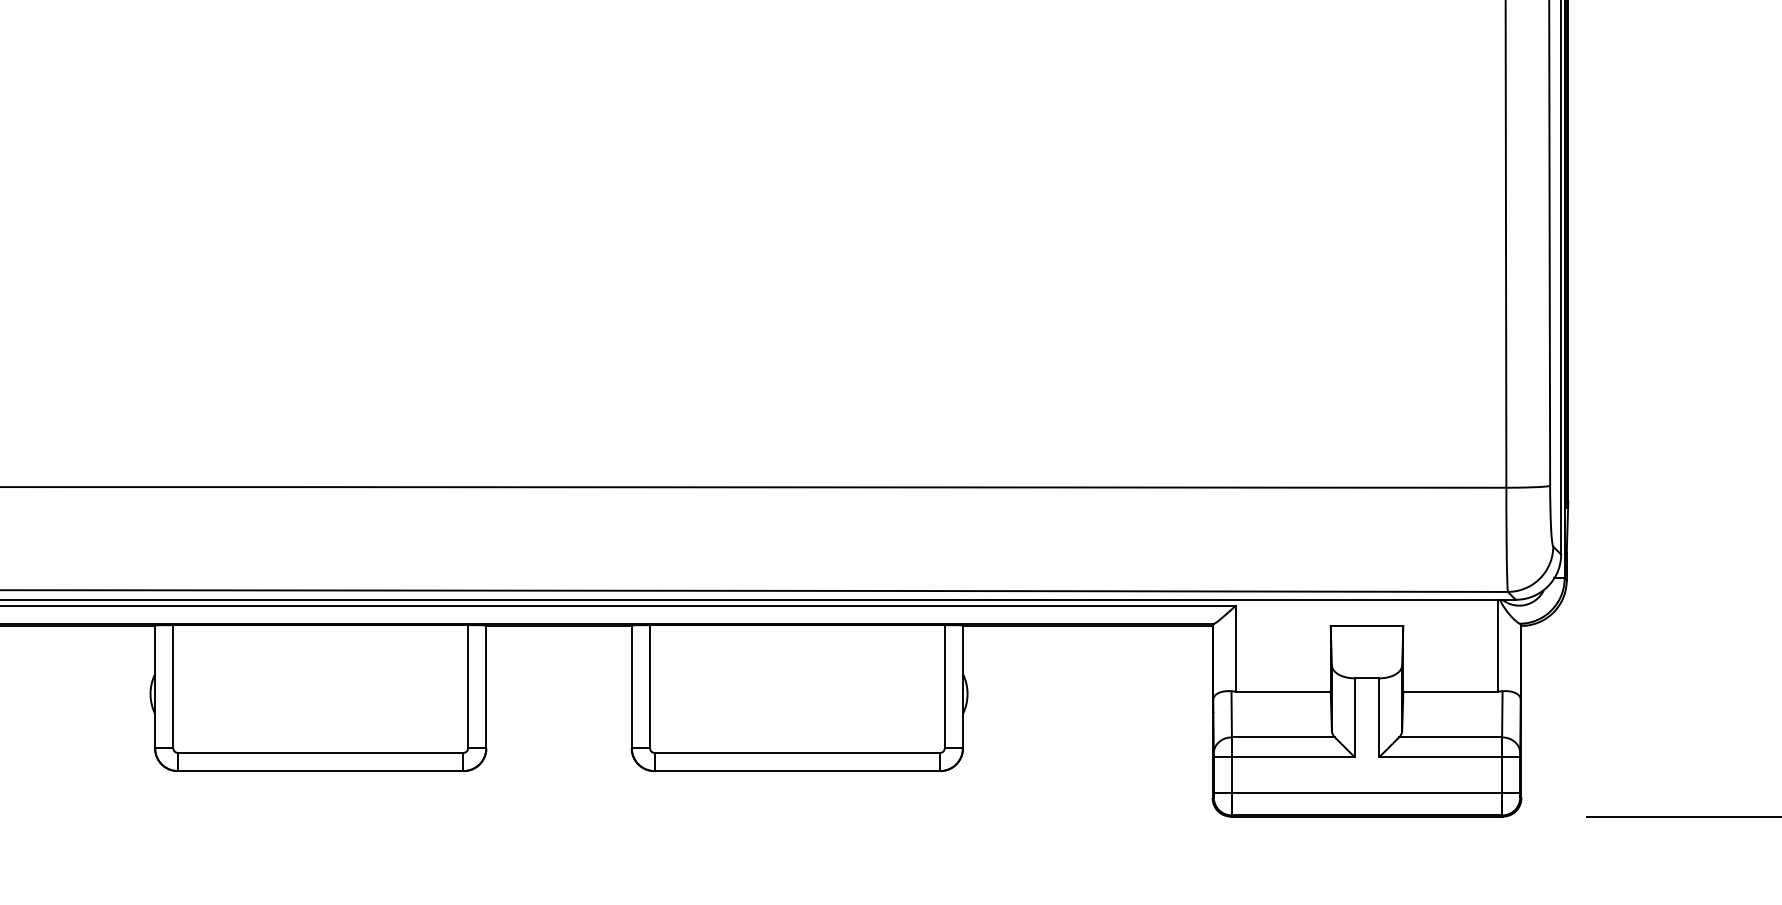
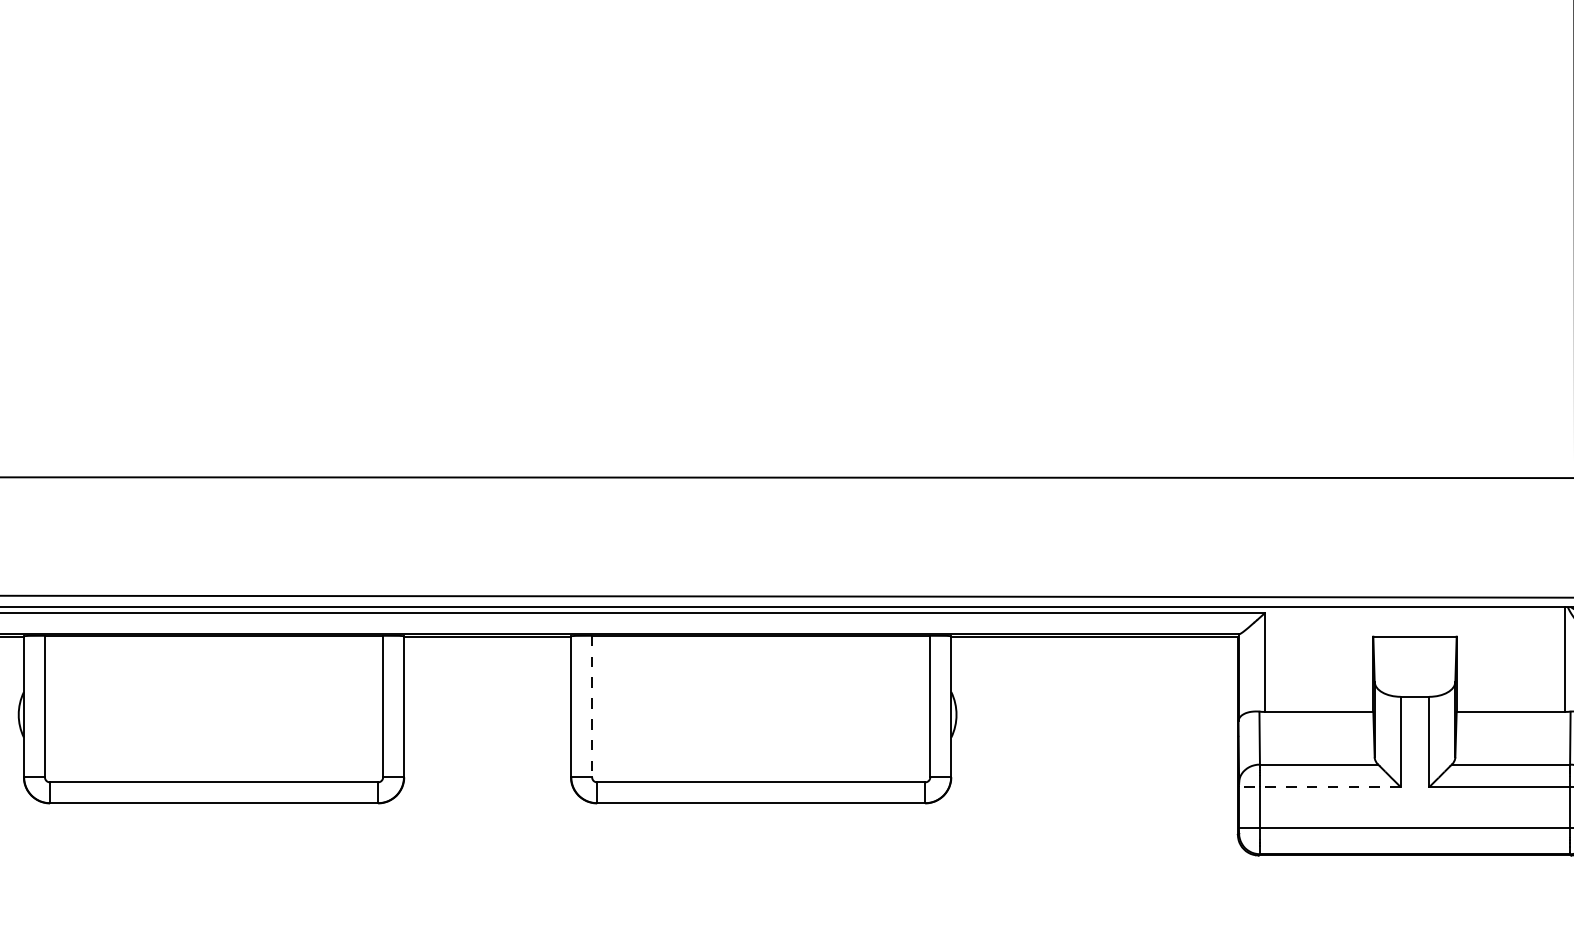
line: (650, 686) -> (592, 706), solid -> dashed
line: (1283, 757) -> (1319, 787), solid -> dashed

